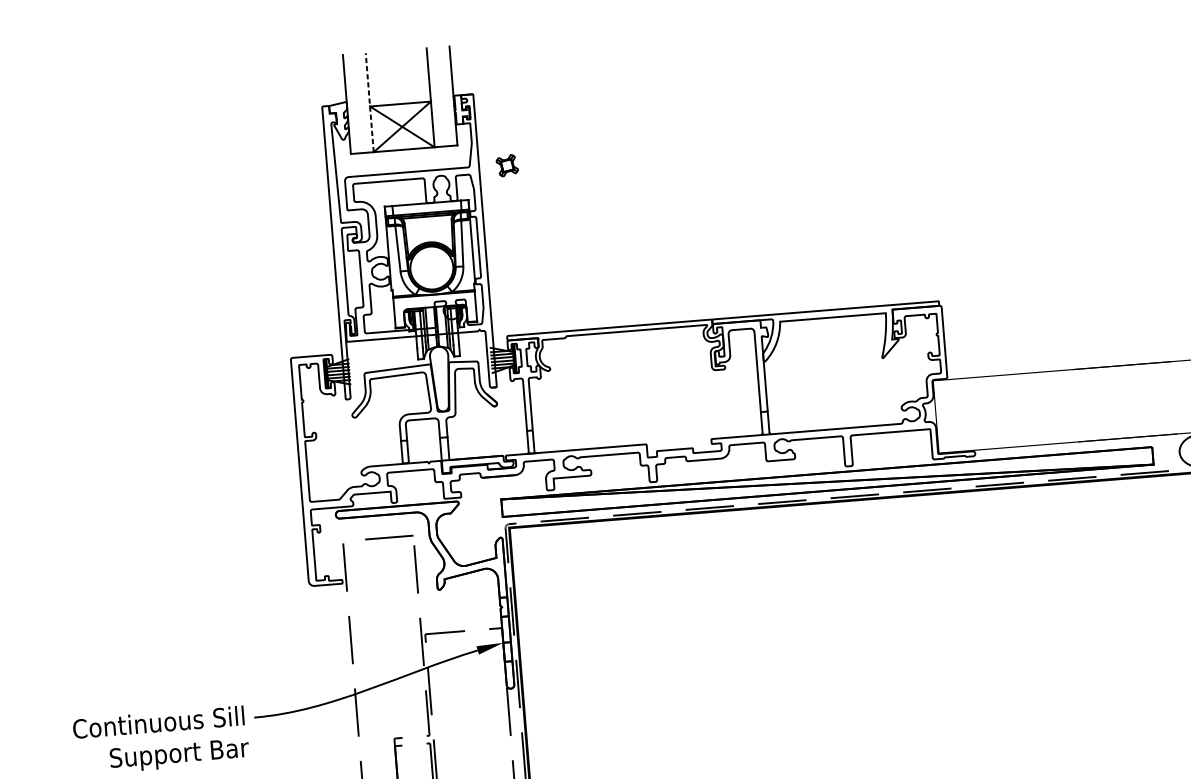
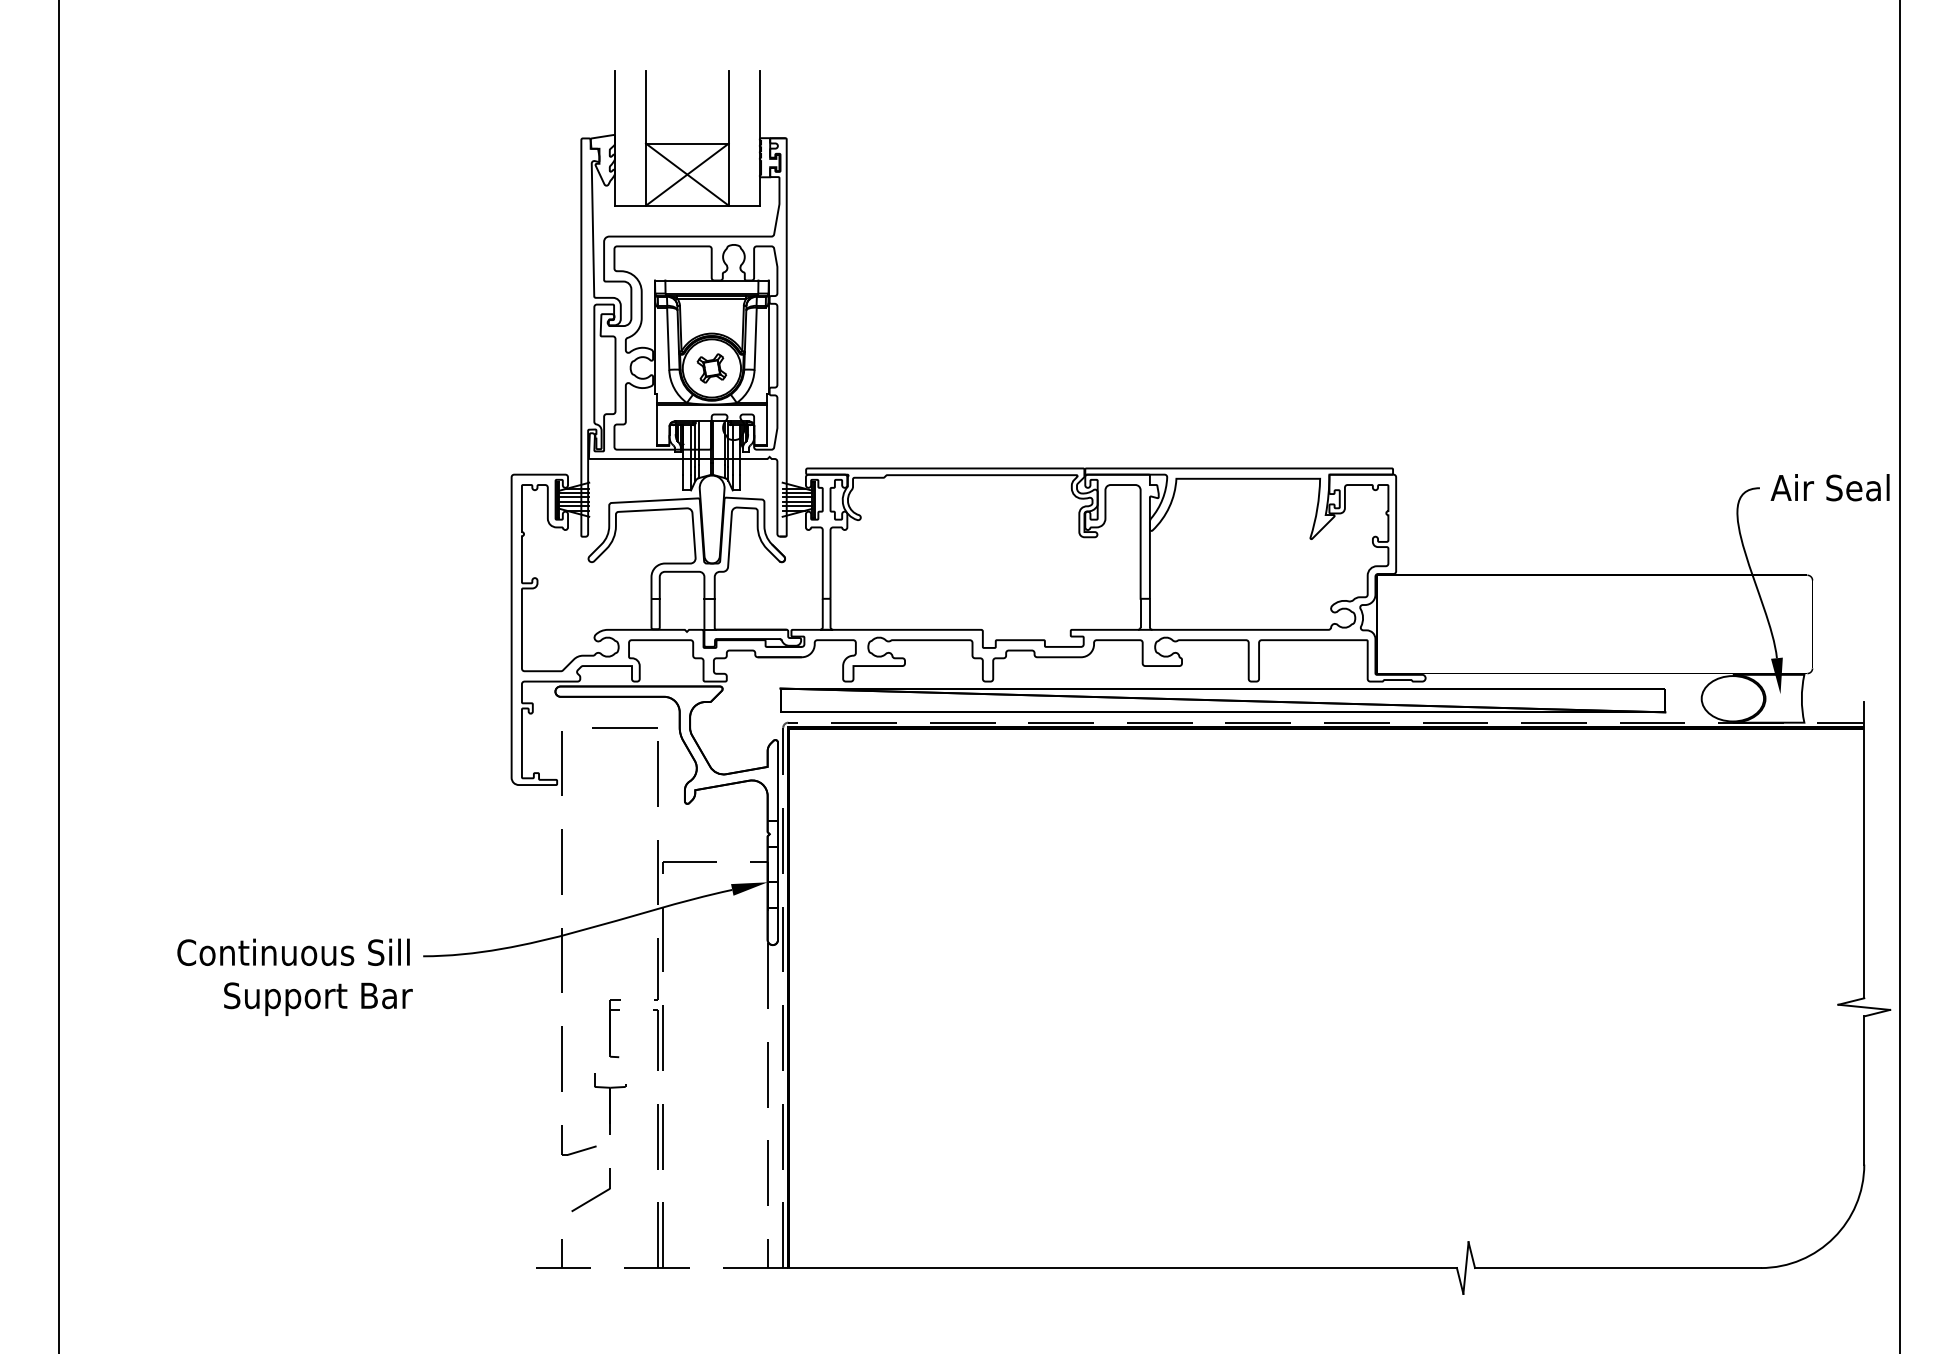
line: (370, 101) -> (646, 137), dashed -> solid
part: (507, 165) -> (711, 368), moved

